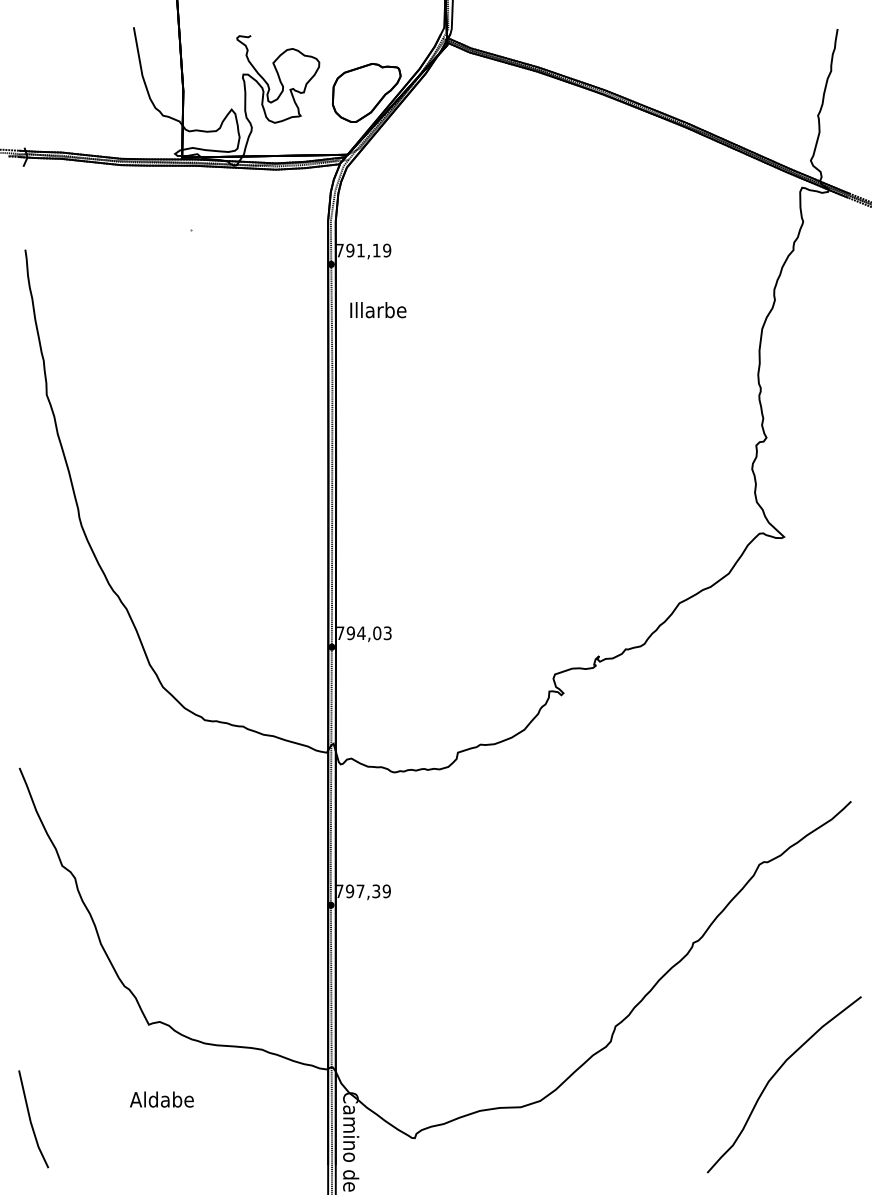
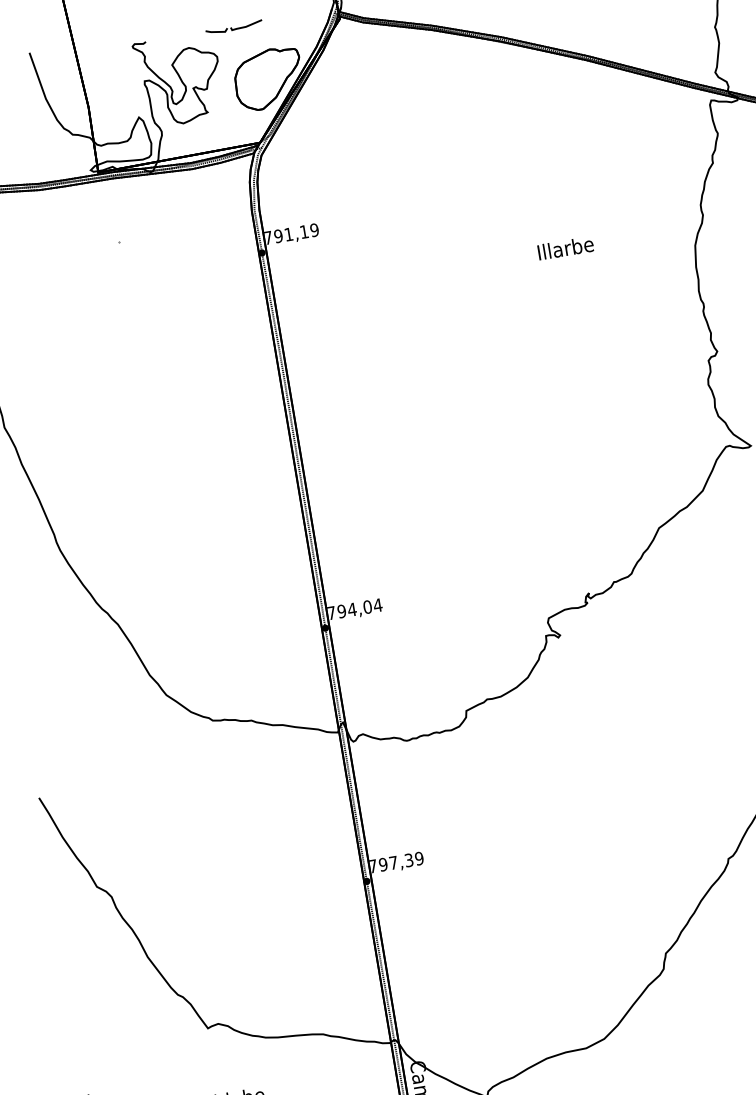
part: (340, 35) -> (233, 26), added
text: (378, 310) -> (565, 248), moved
text: (387, 633) -> (377, 605), 794,03 -> 794,04

